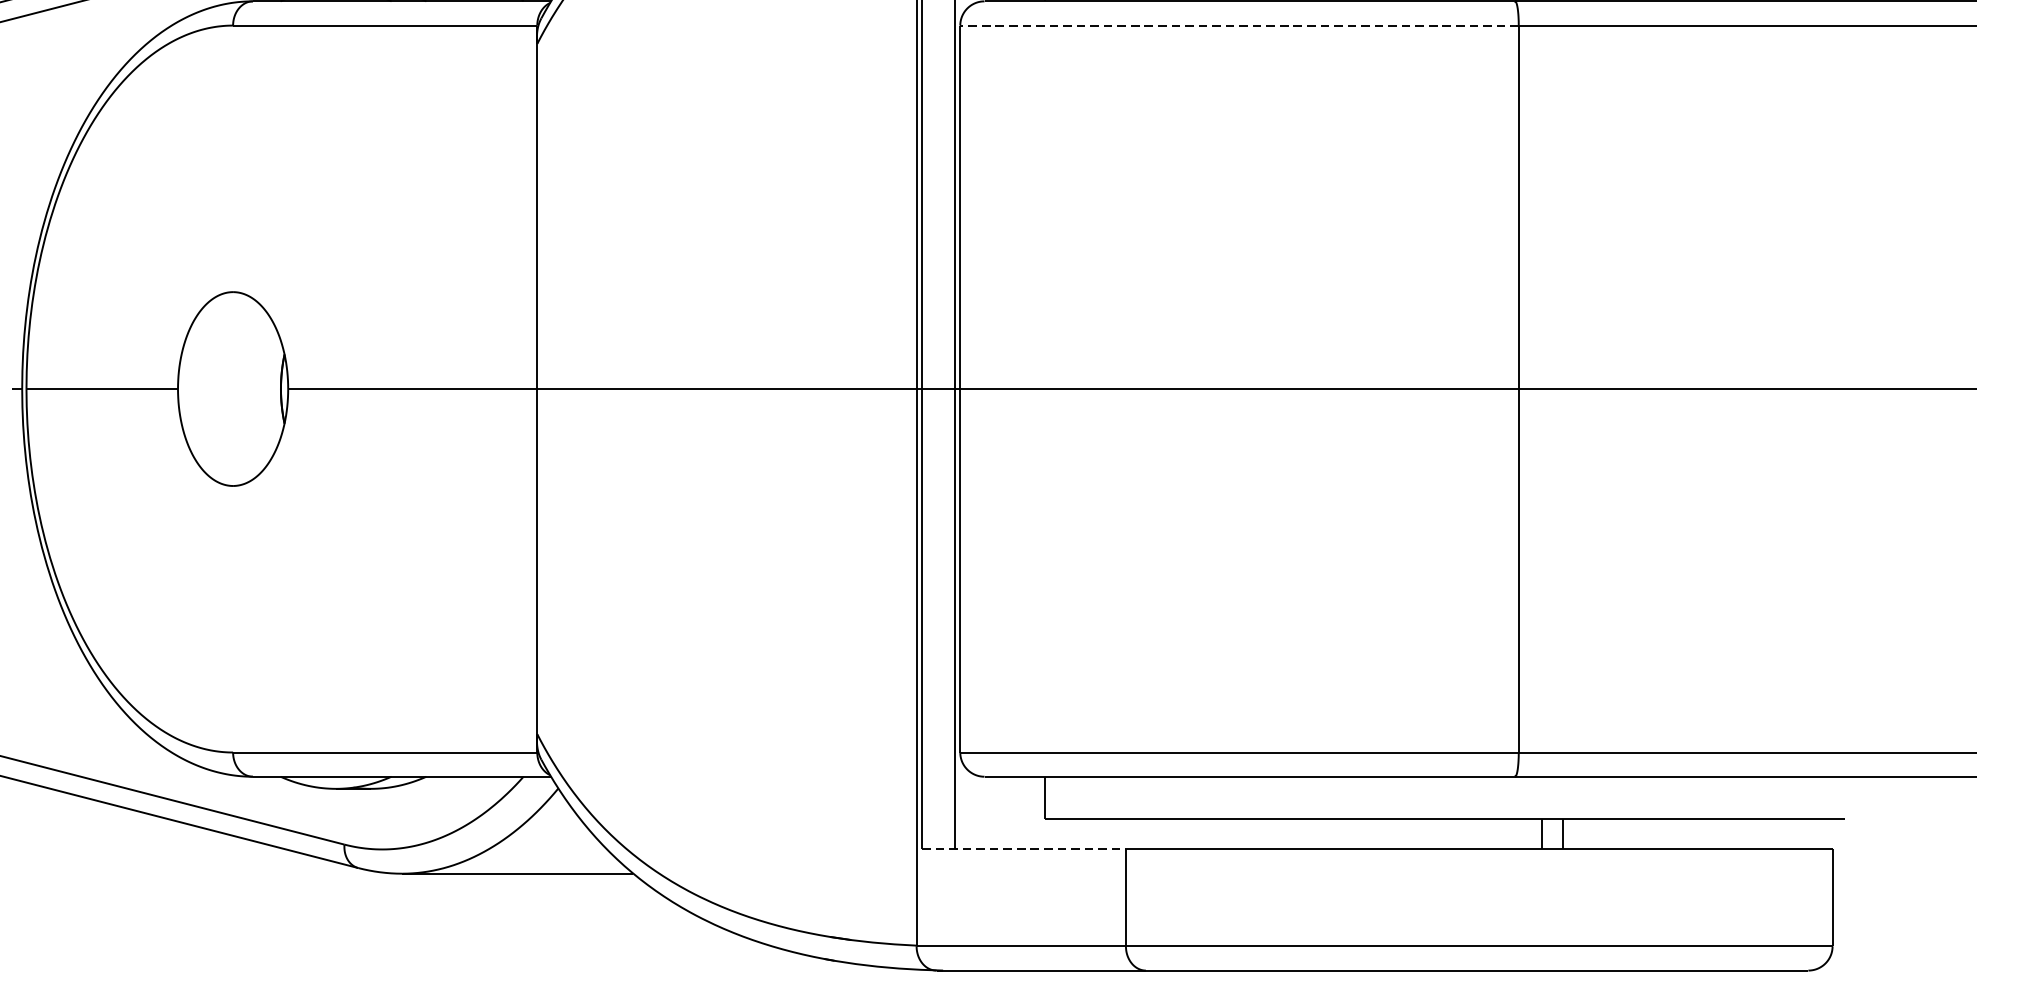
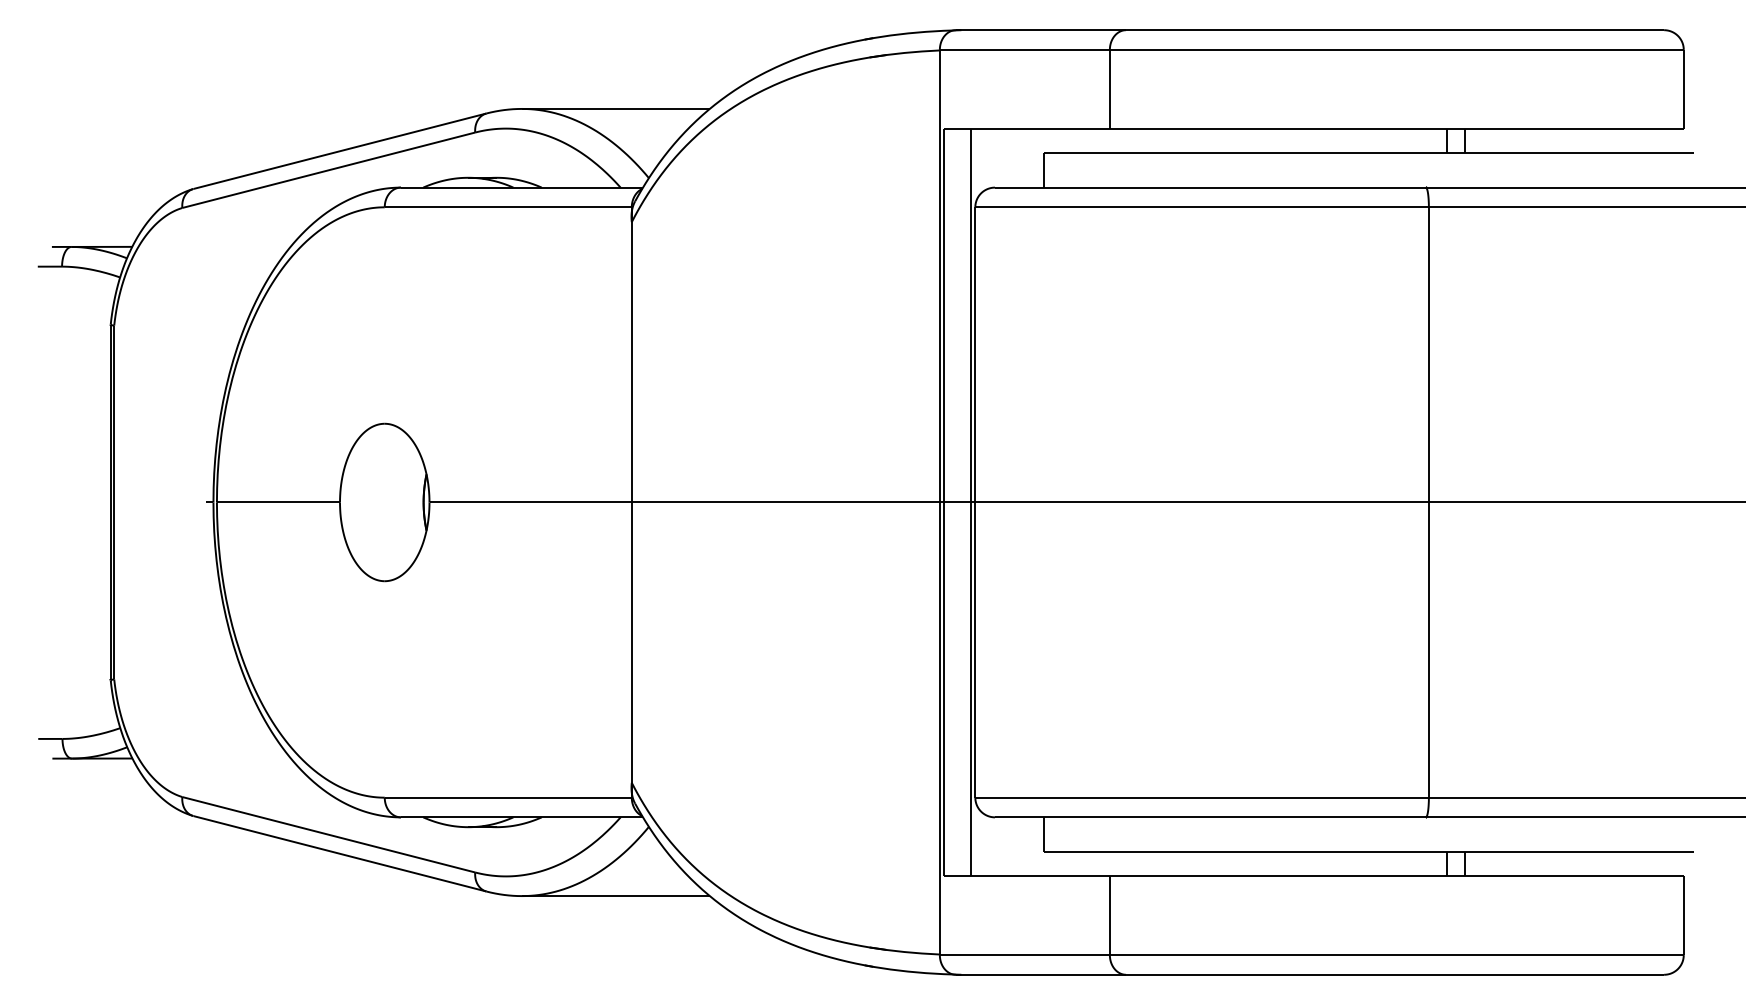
line: (1238, 25) -> (1201, 207), dashed -> solid
line: (1023, 849) -> (1026, 876), dashed -> solid

